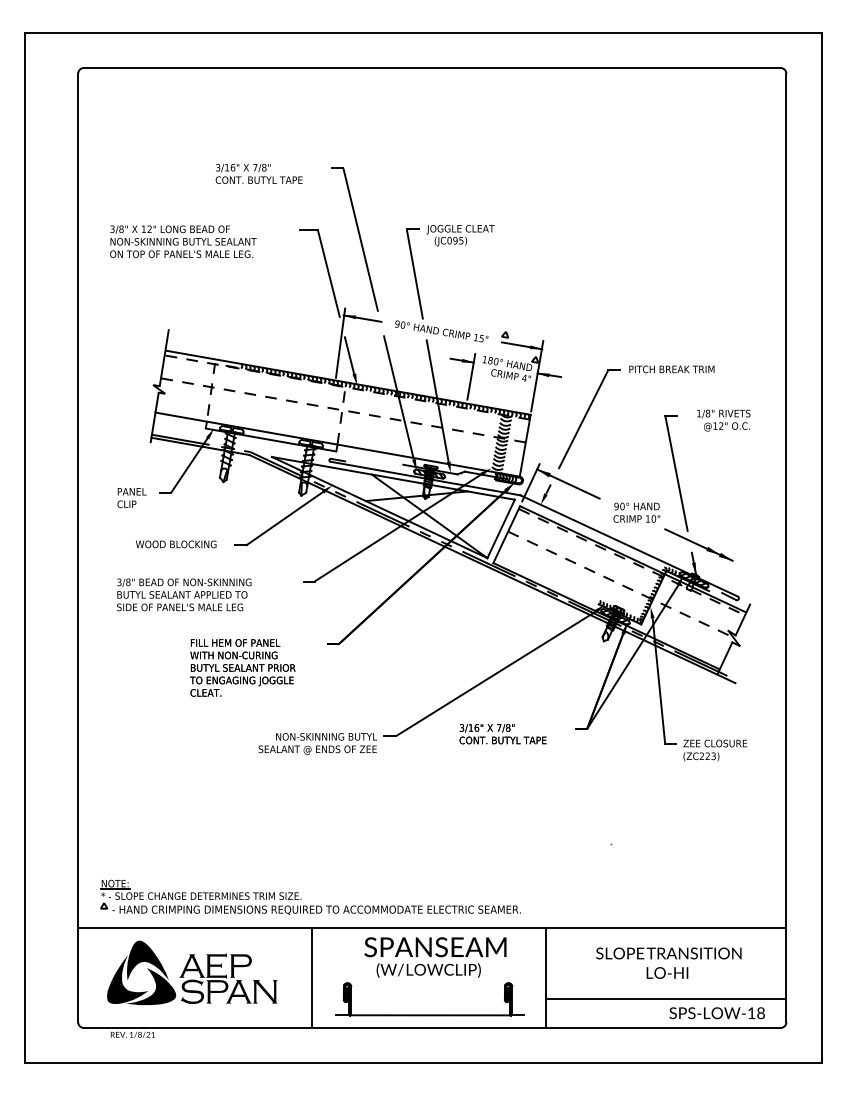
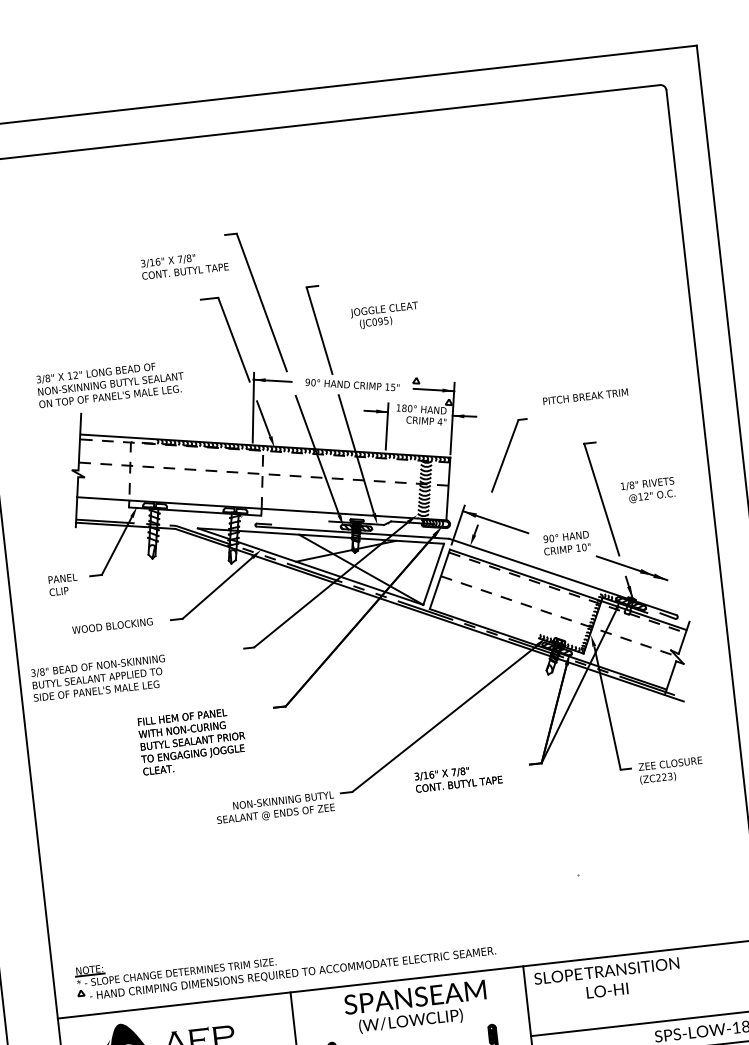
text: (258, 173) -> (183, 264), moved
text: (460, 235) -> (384, 315), moved
text: (183, 241) -> (110, 383), moved
part: (589, 419) -> (509, 455), size x0.7
text: (723, 420) -> (648, 490), moved
text: (184, 594) -> (99, 677), moved
text: (668, 962) -> (607, 980), moved

